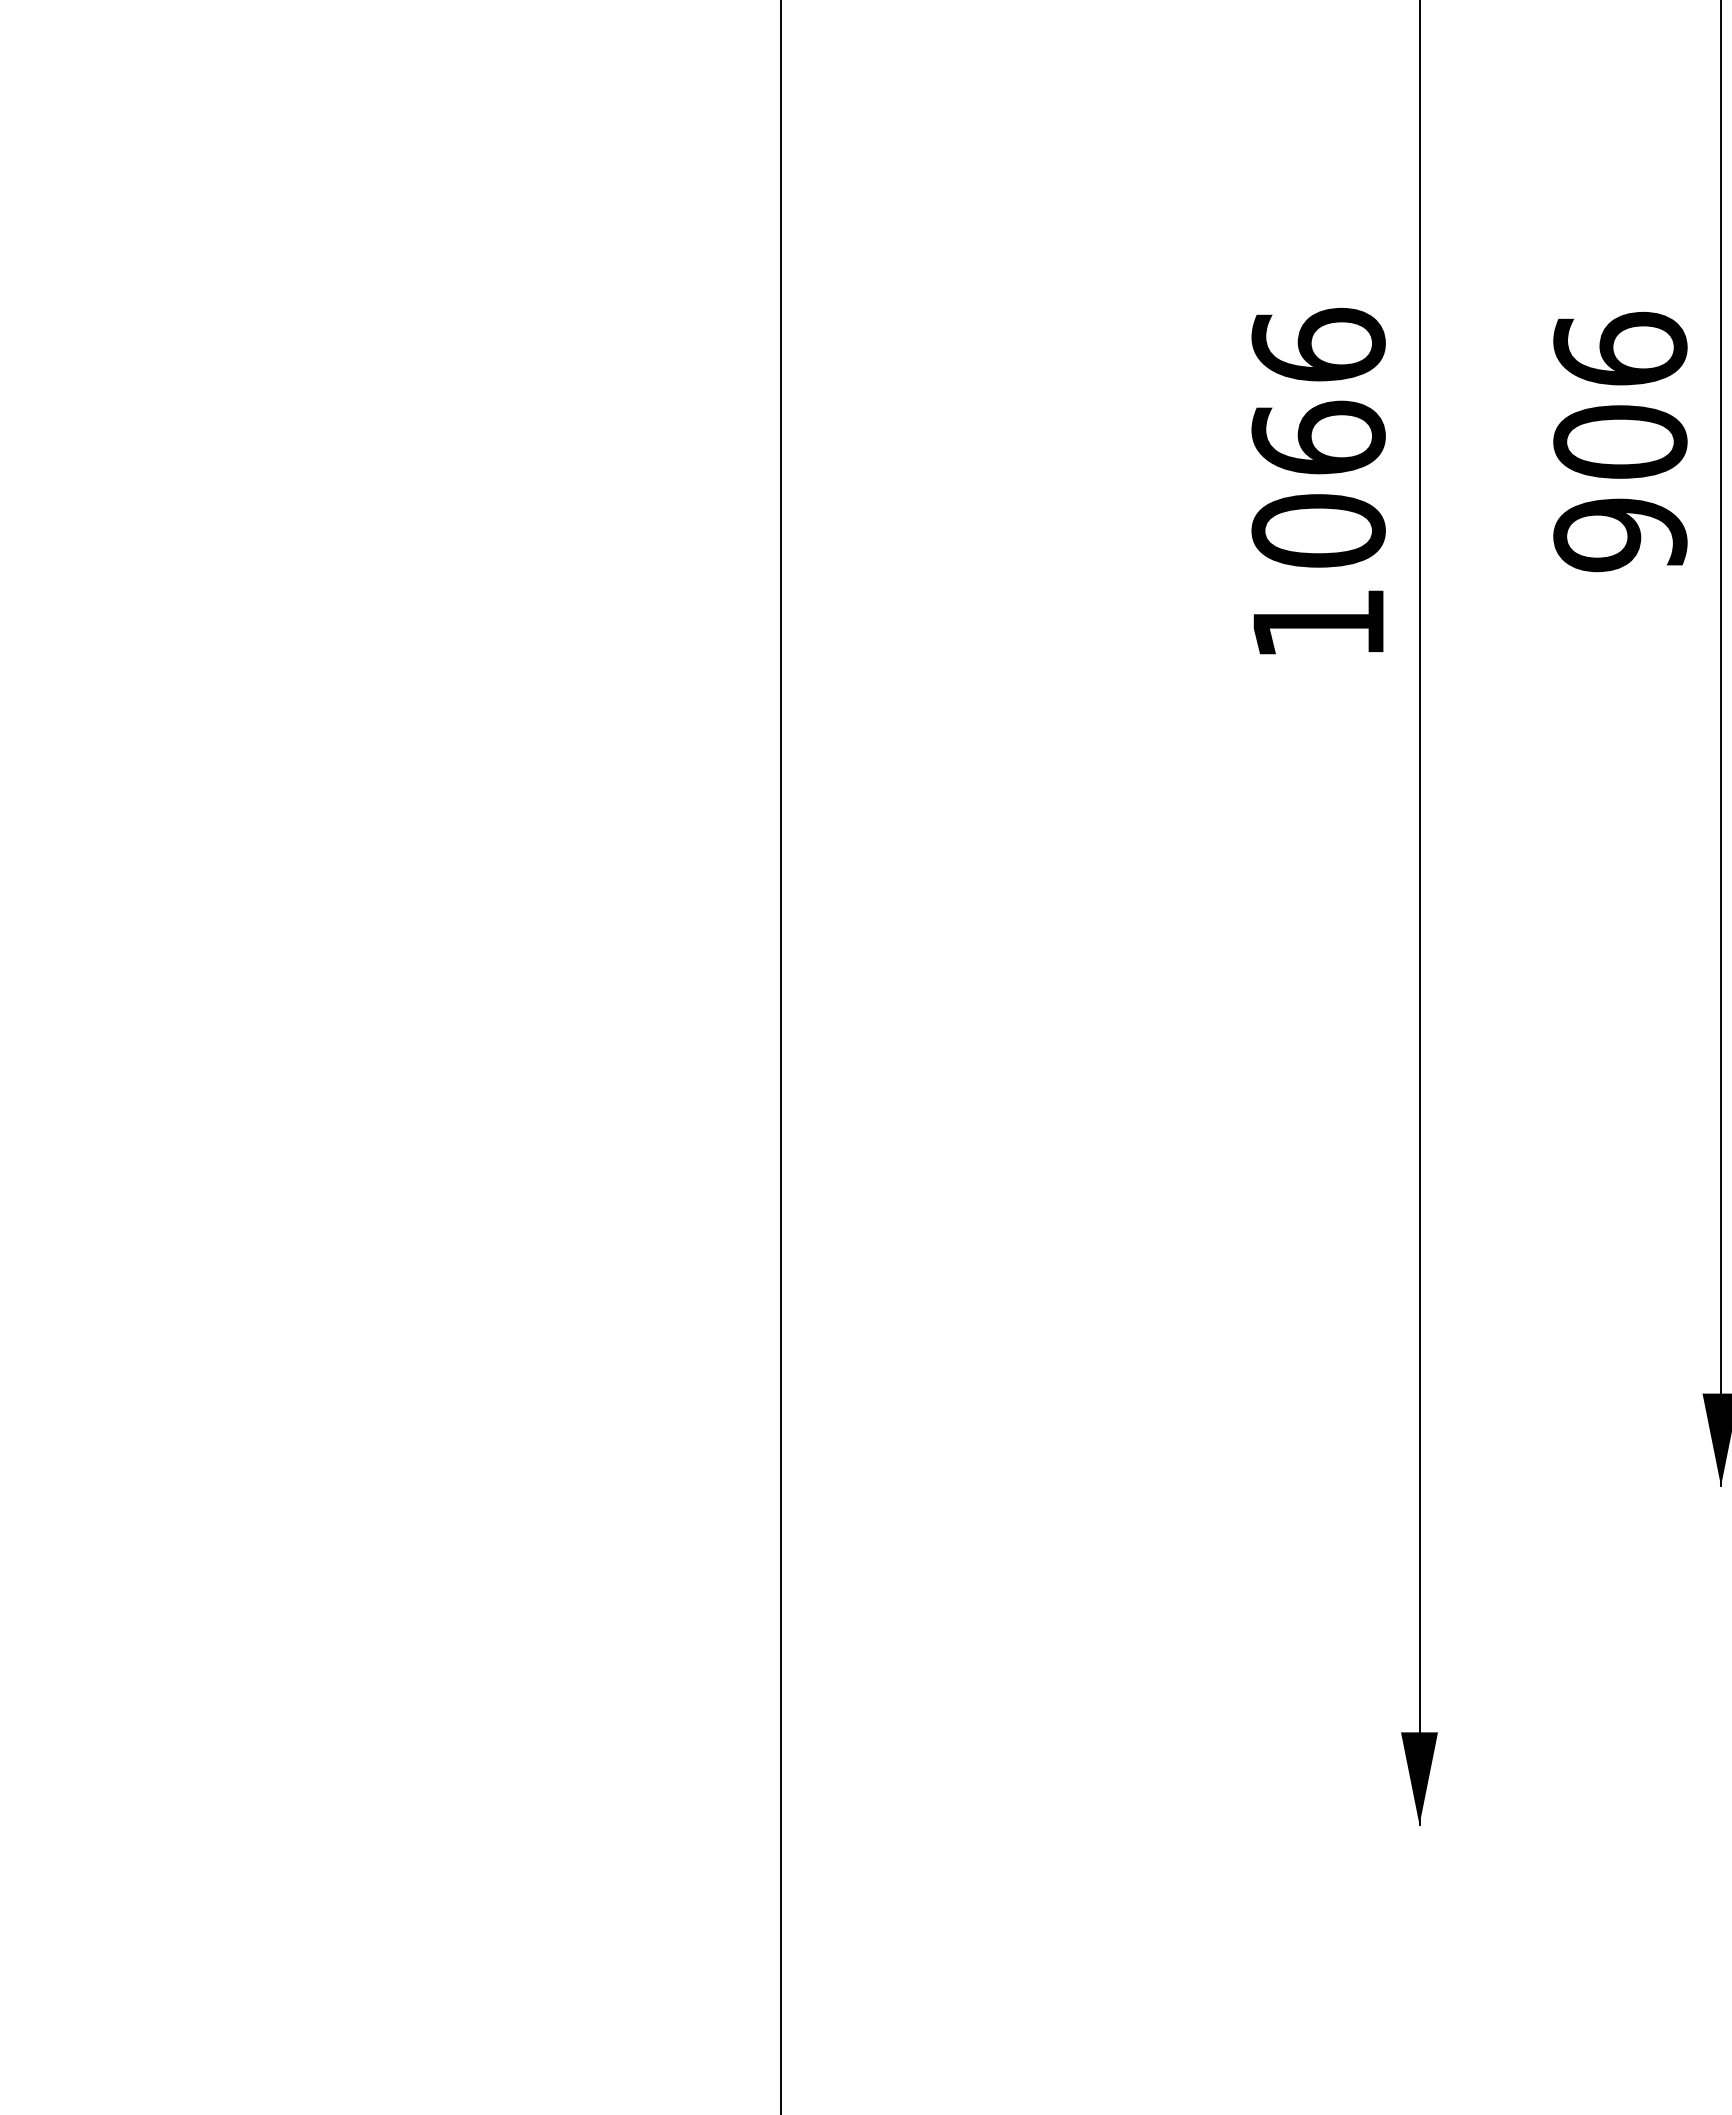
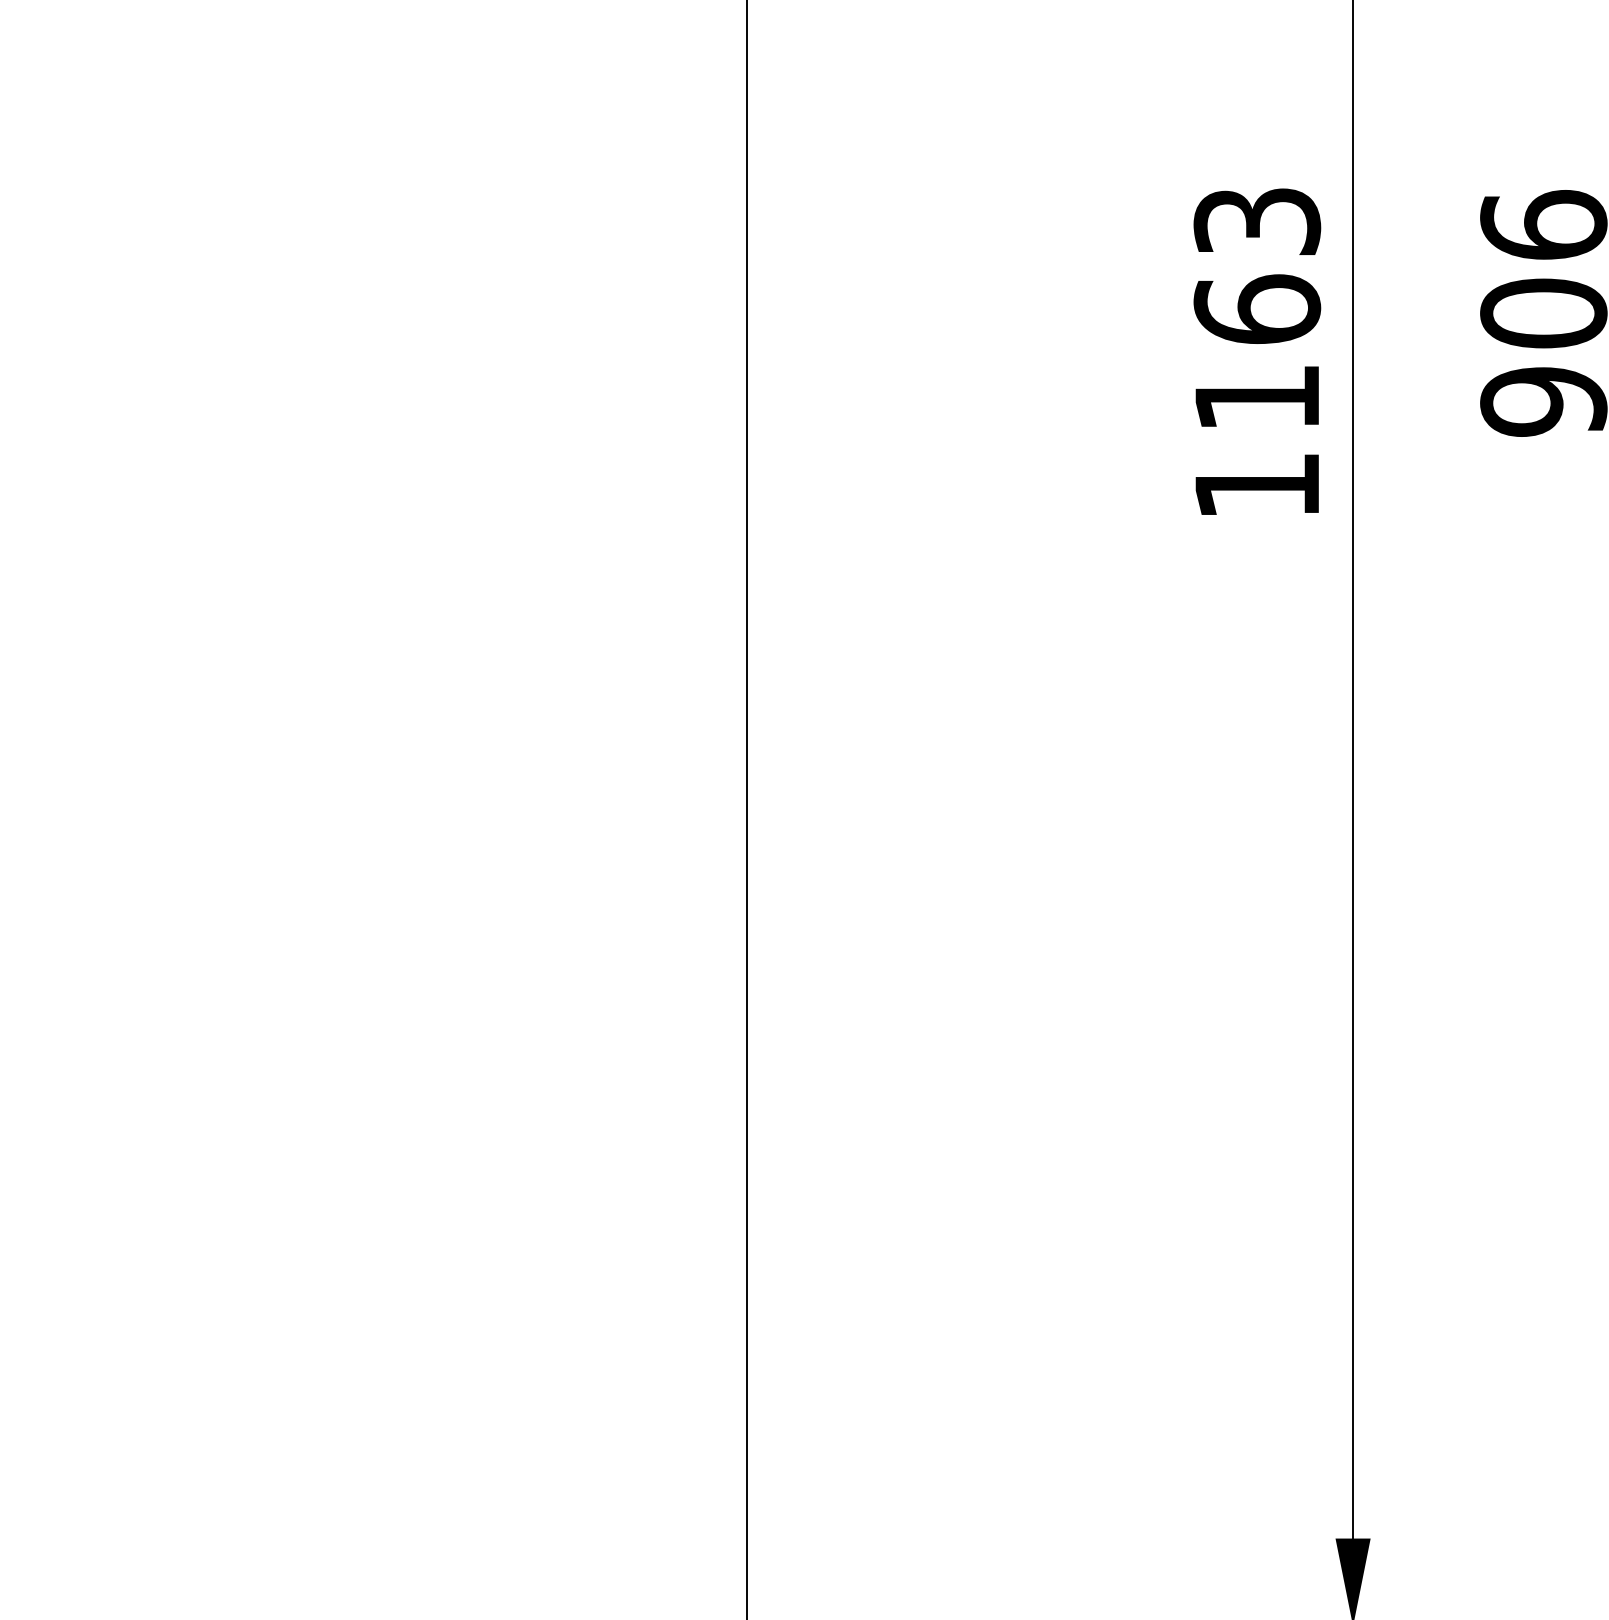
text: (1318, 437) -> (1257, 309), 1066 -> 1163

